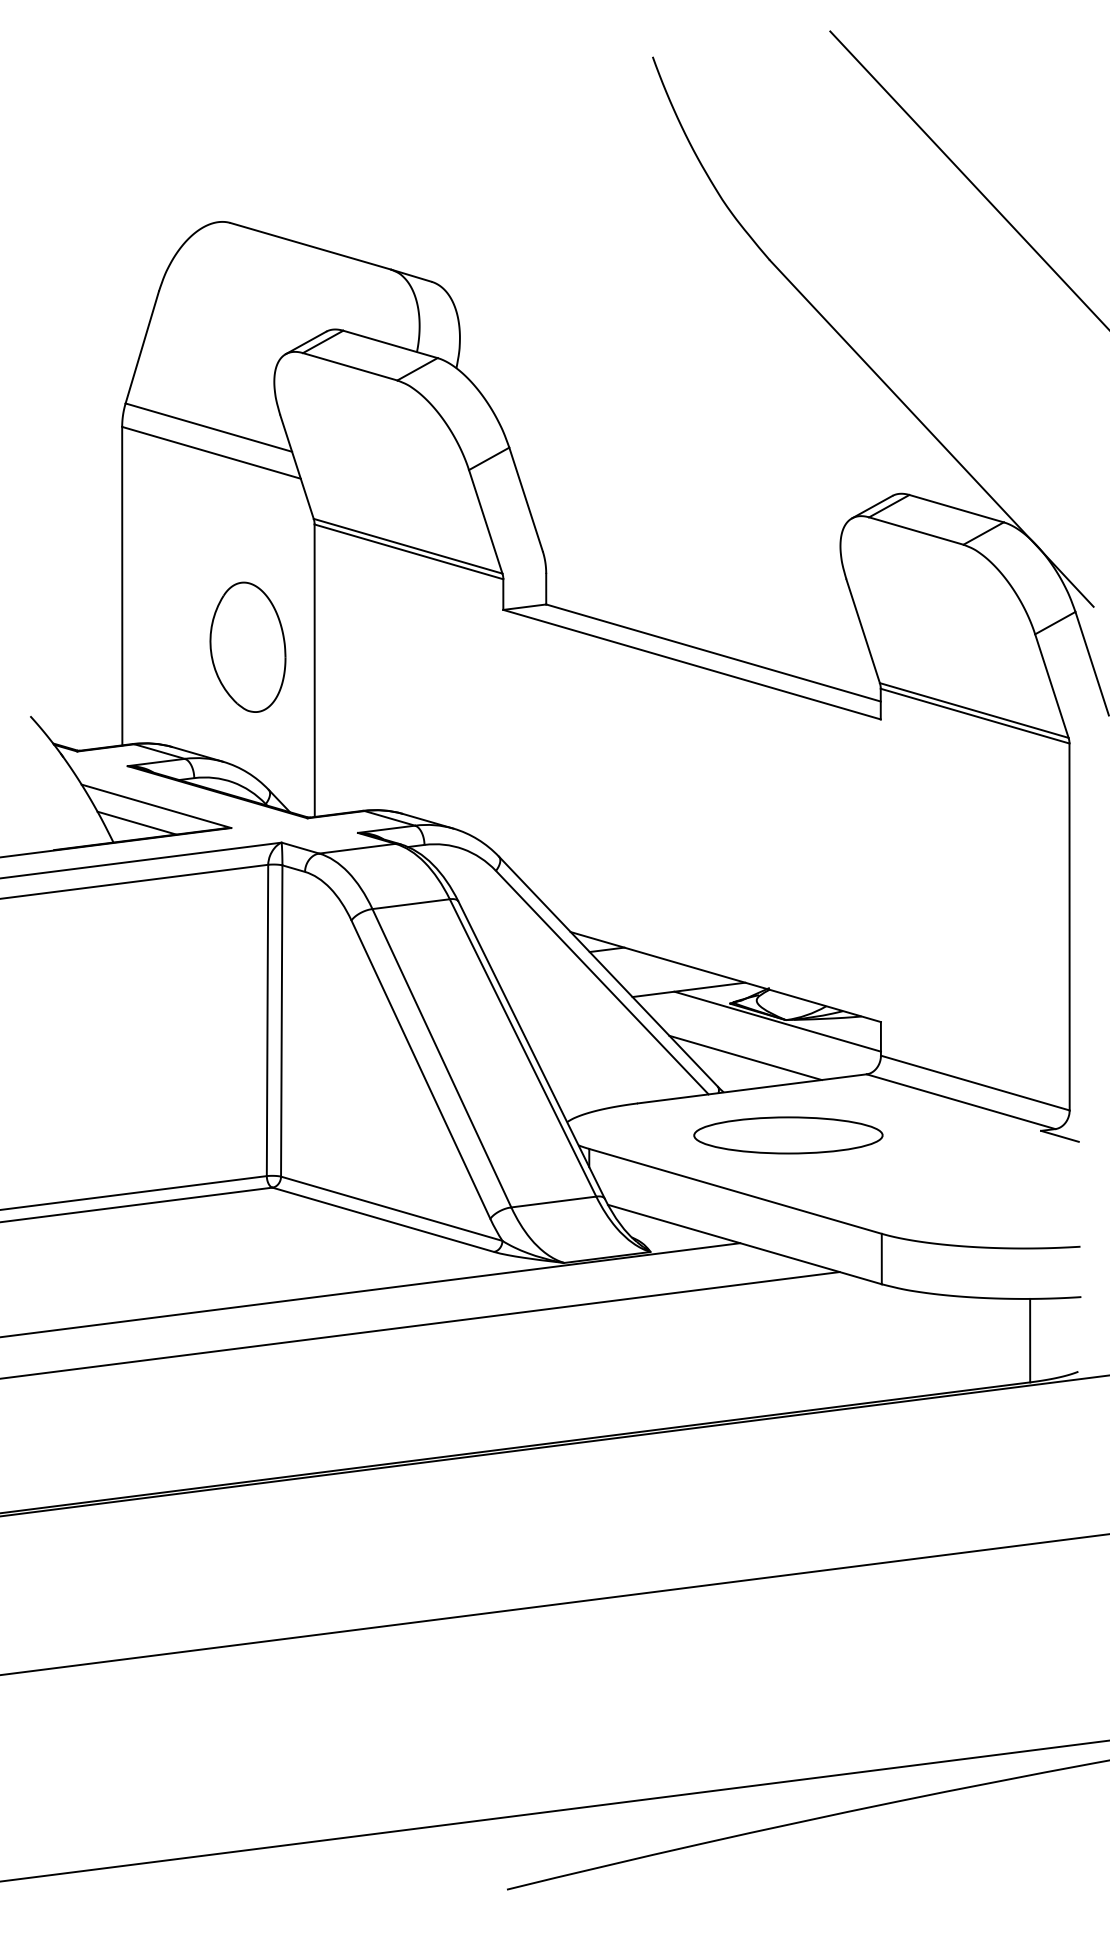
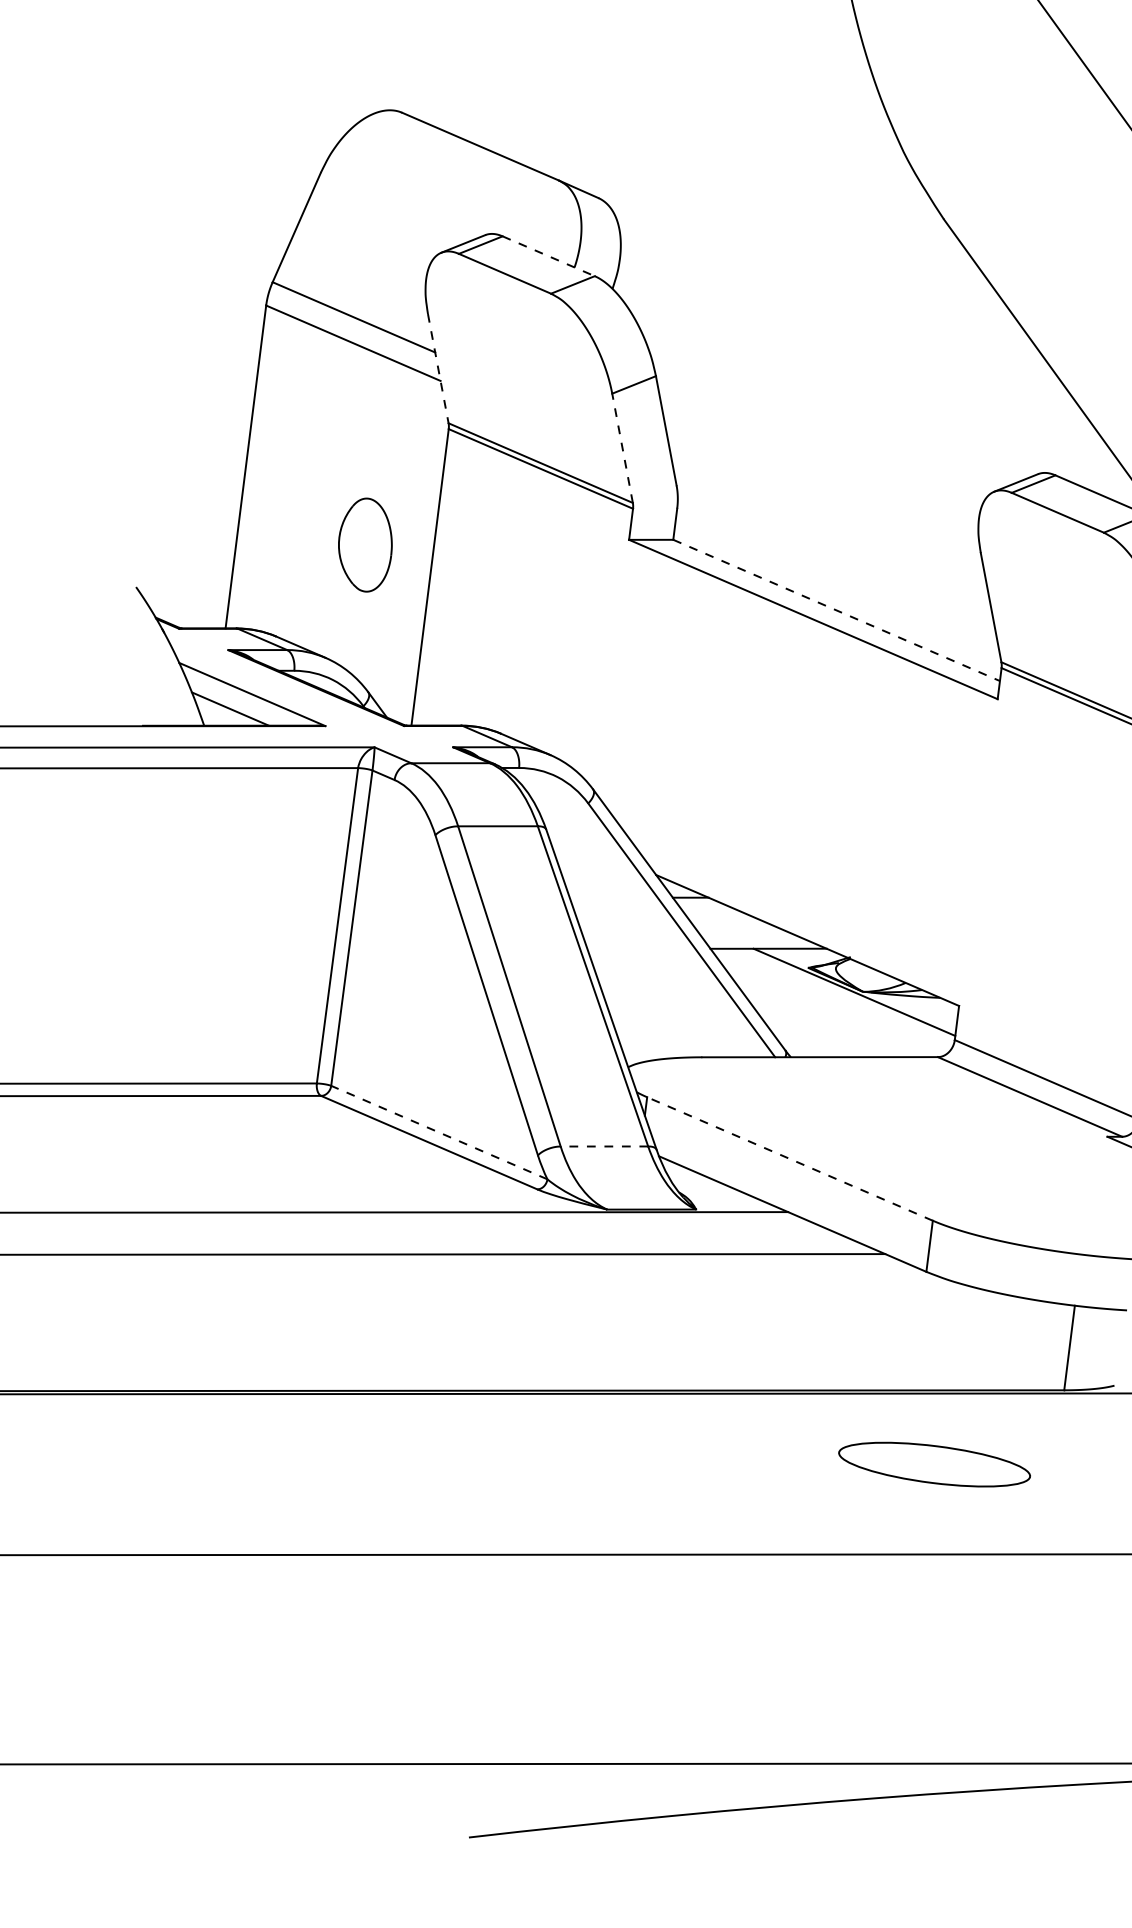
line: (390, 344) -> (548, 256), solid -> dashed
line: (297, 467) -> (438, 369), solid -> dashed
line: (485, 521) -> (622, 447), solid -> dashed
part: (247, 646) -> (365, 544), size x0.7
line: (713, 653) -> (836, 610), solid -> dashed
line: (745, 1057) -> (817, 1024), removed
part: (788, 1135) -> (934, 1464), moved
line: (735, 1191) -> (789, 1159), solid -> dashed
line: (553, 1202) -> (604, 1146), solid -> dashed
line: (391, 1208) -> (439, 1132), solid -> dashed

